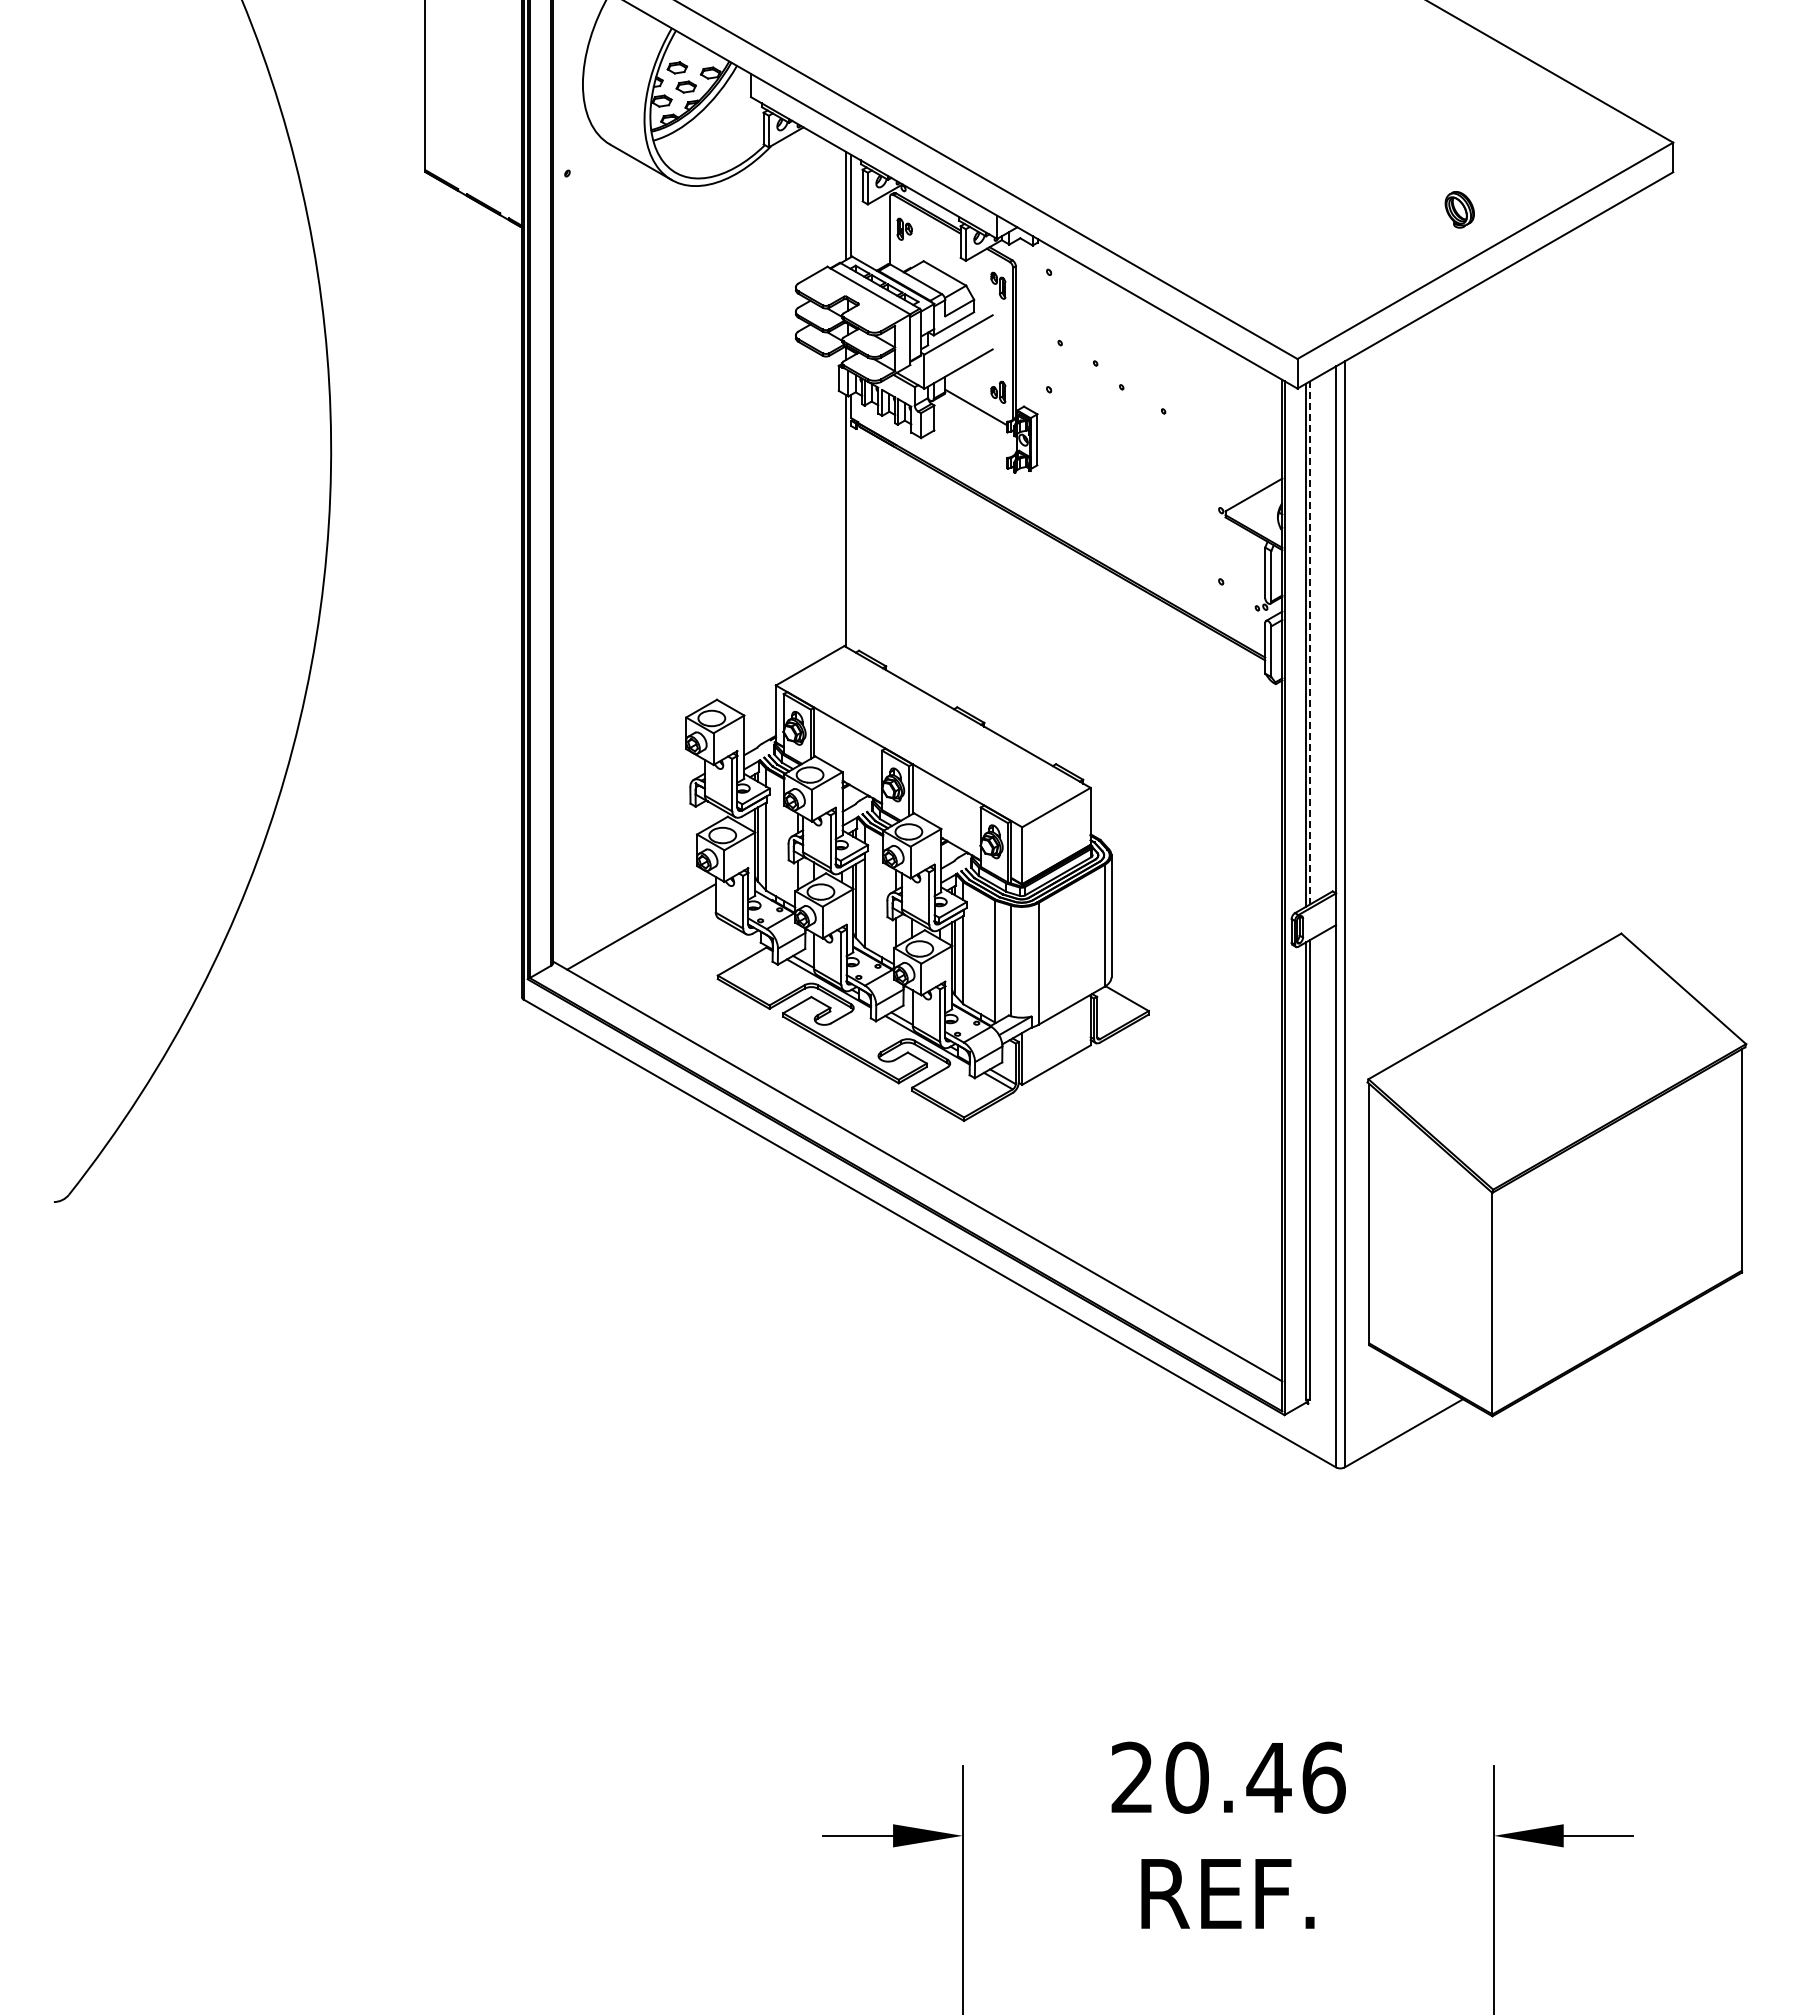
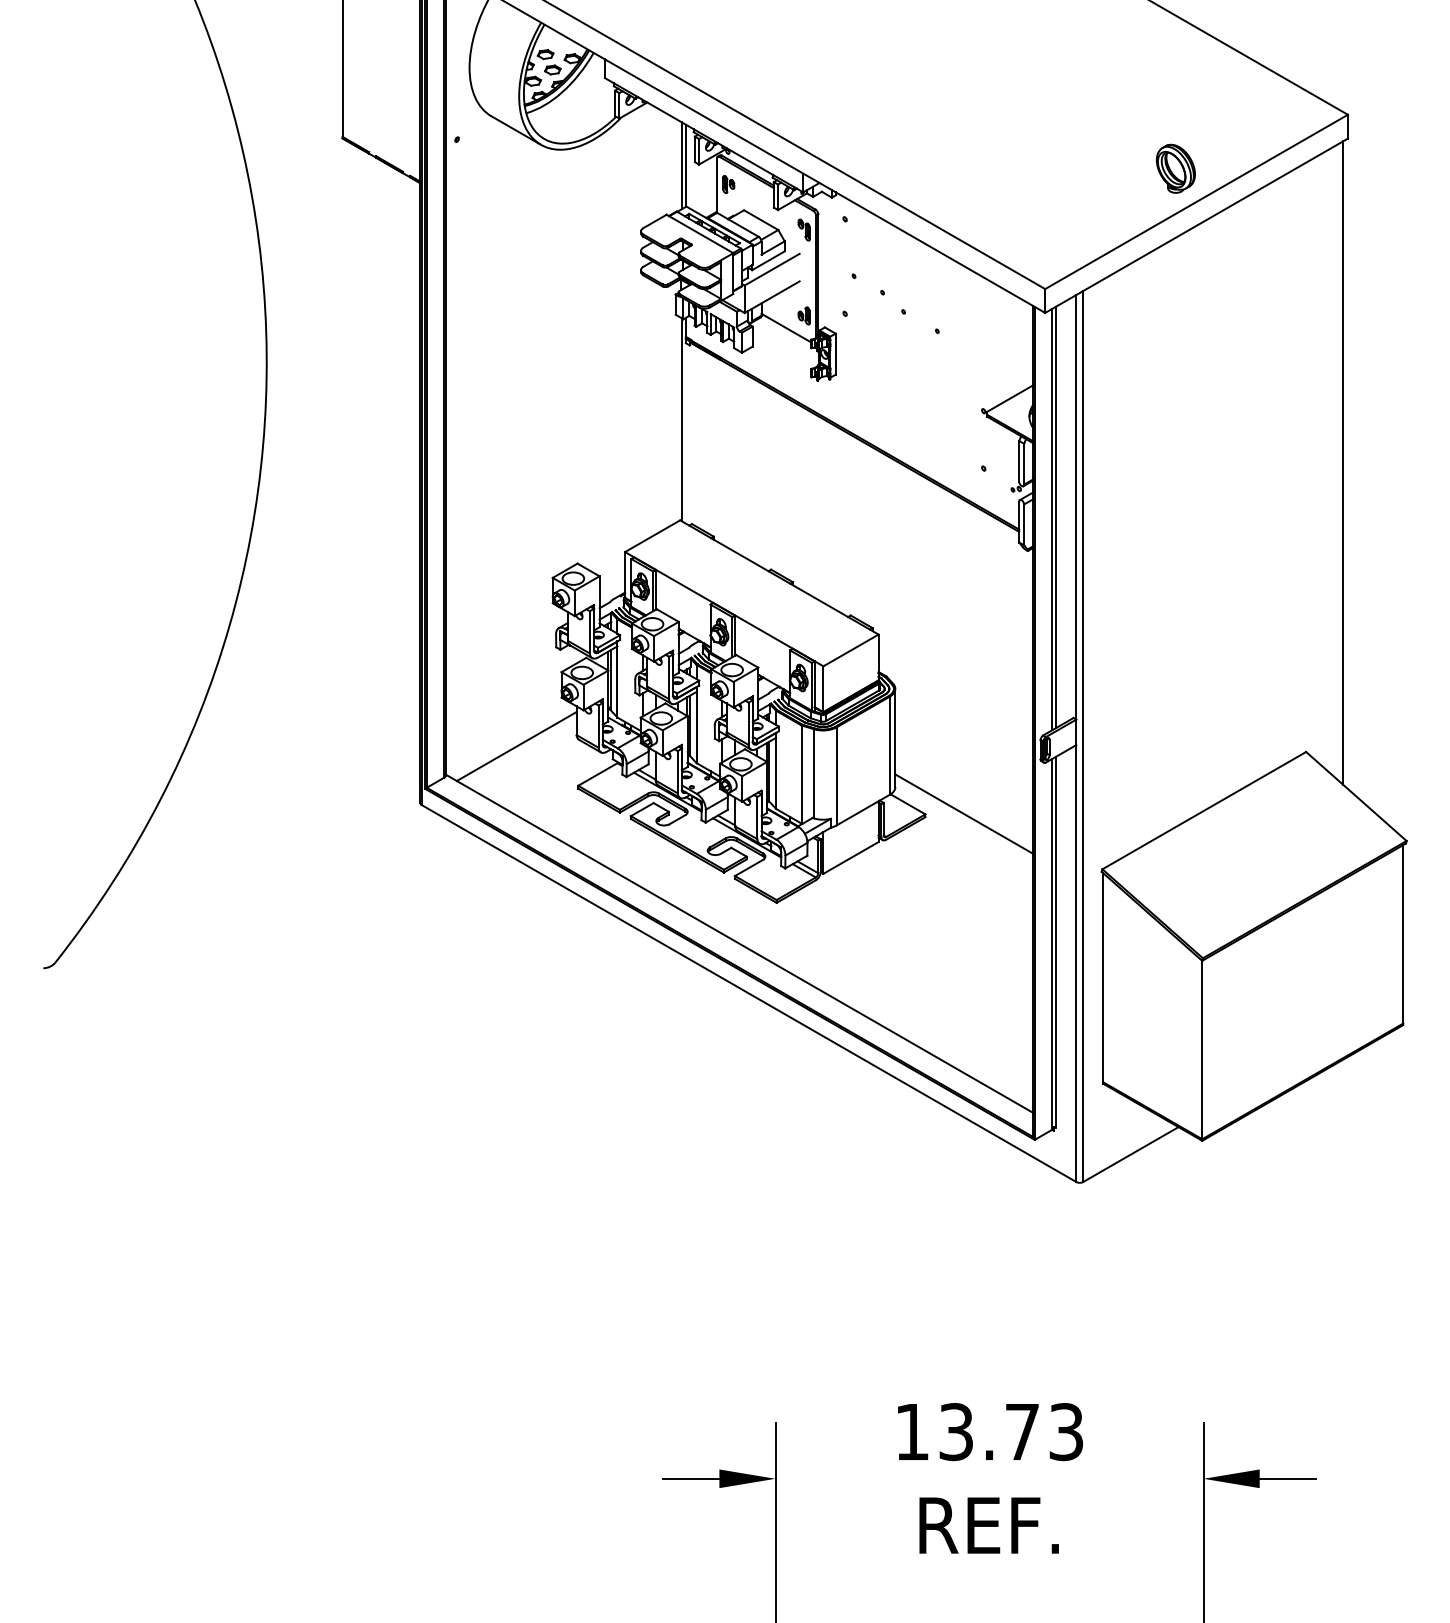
part: (1459, 209) -> (1175, 168), size x1.67
line: (1667, 574) -> (1343, 462), added
line: (1310, 642) -> (1055, 517), dashed -> solid
line: (1196, 1010) -> (963, 813), added
text: (1228, 1777) -> (989, 1431), 20.46 -> 13.73

